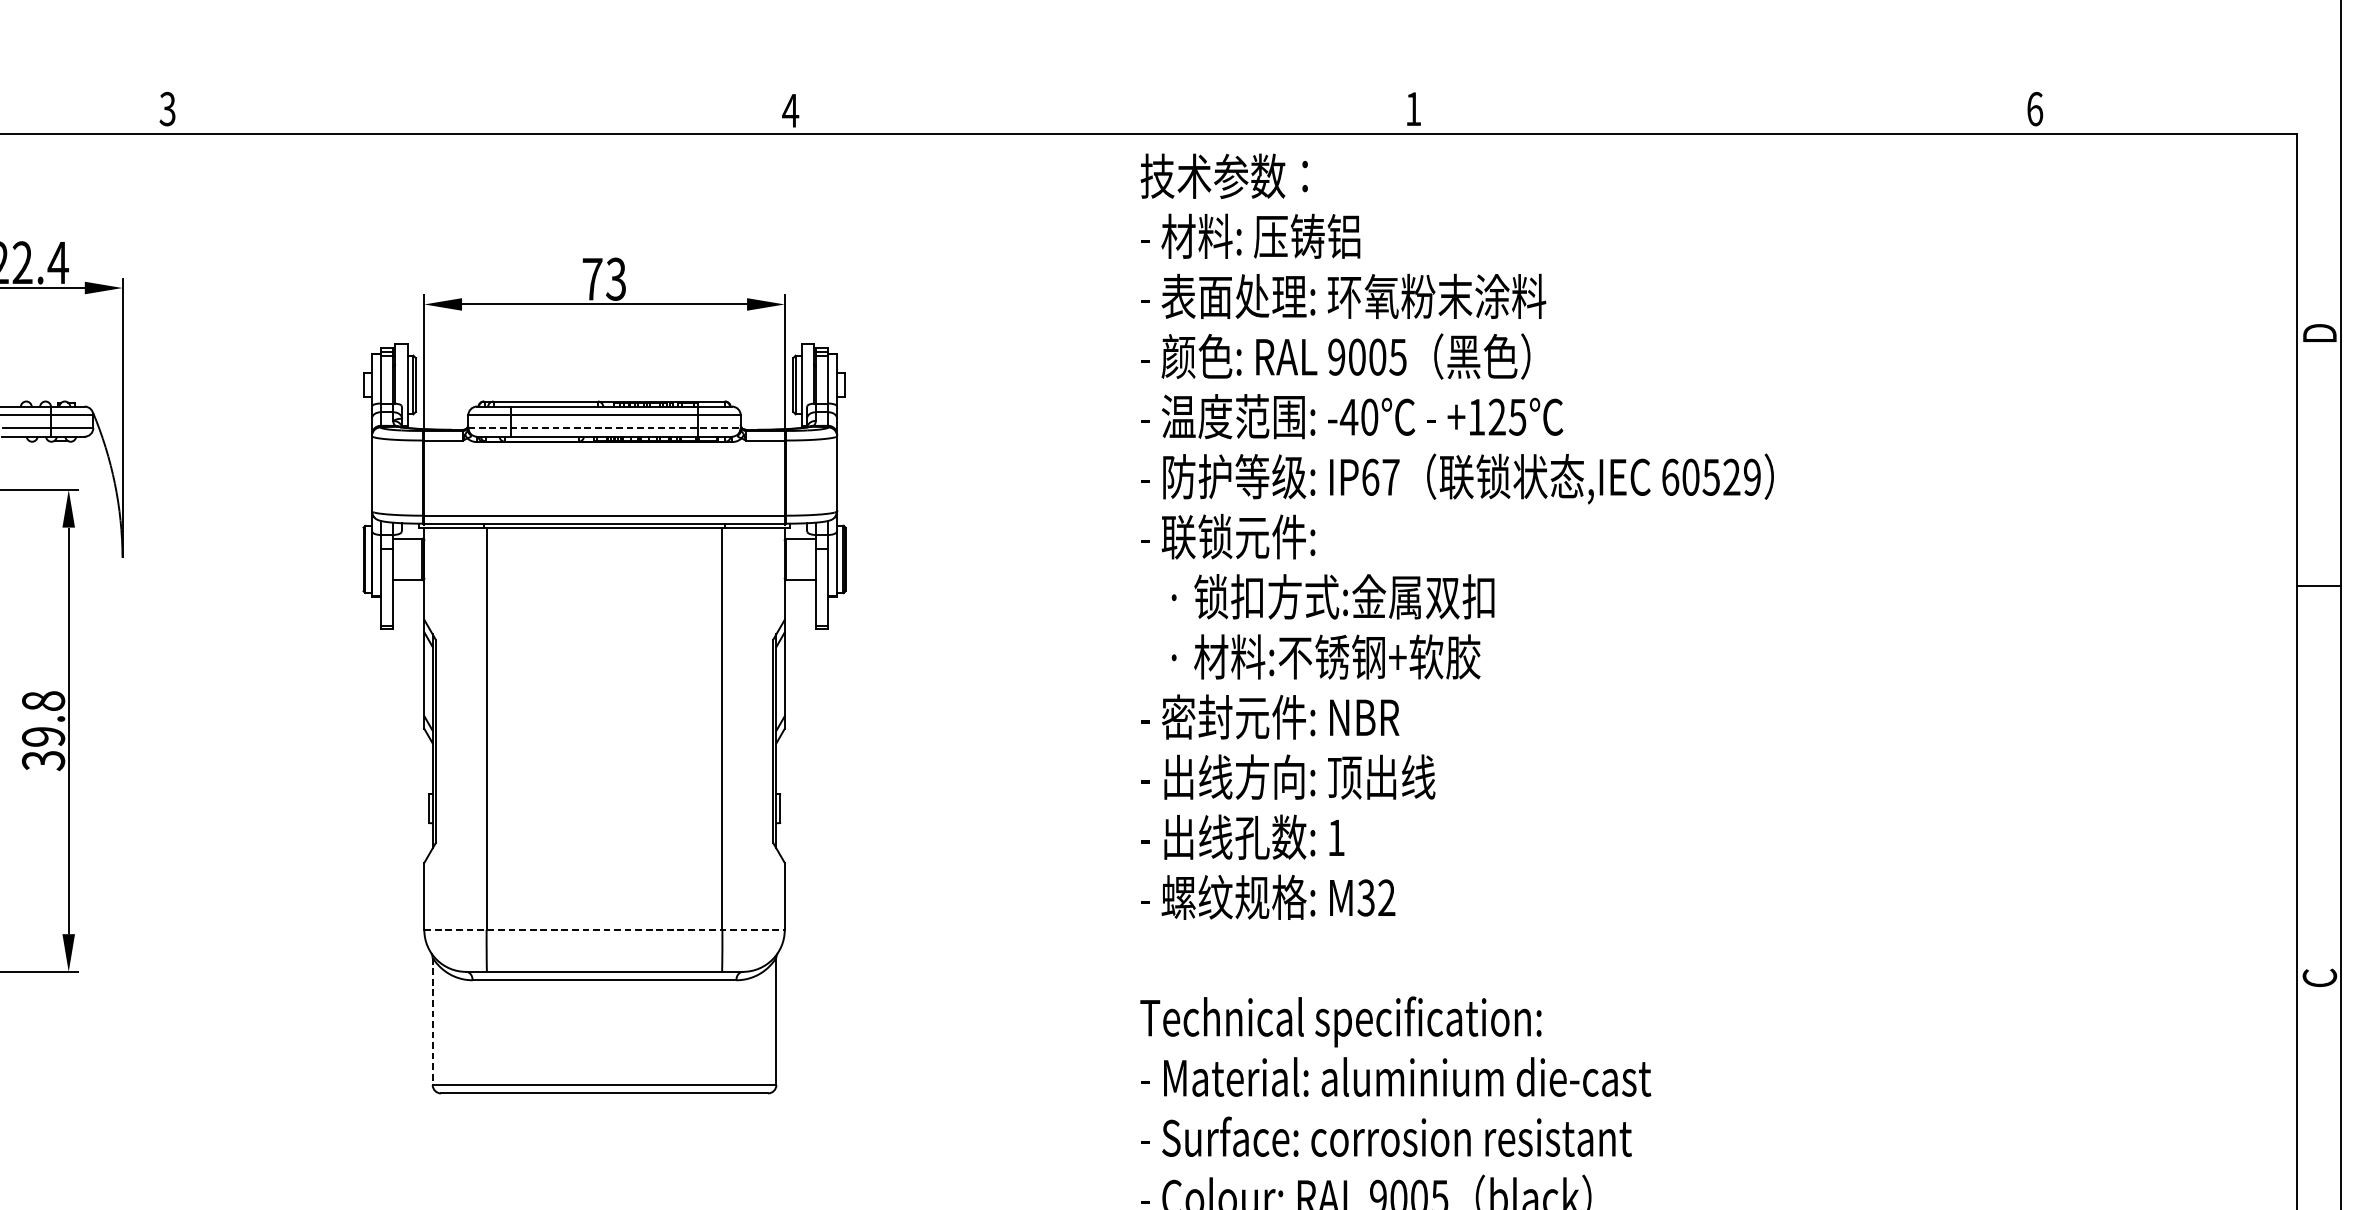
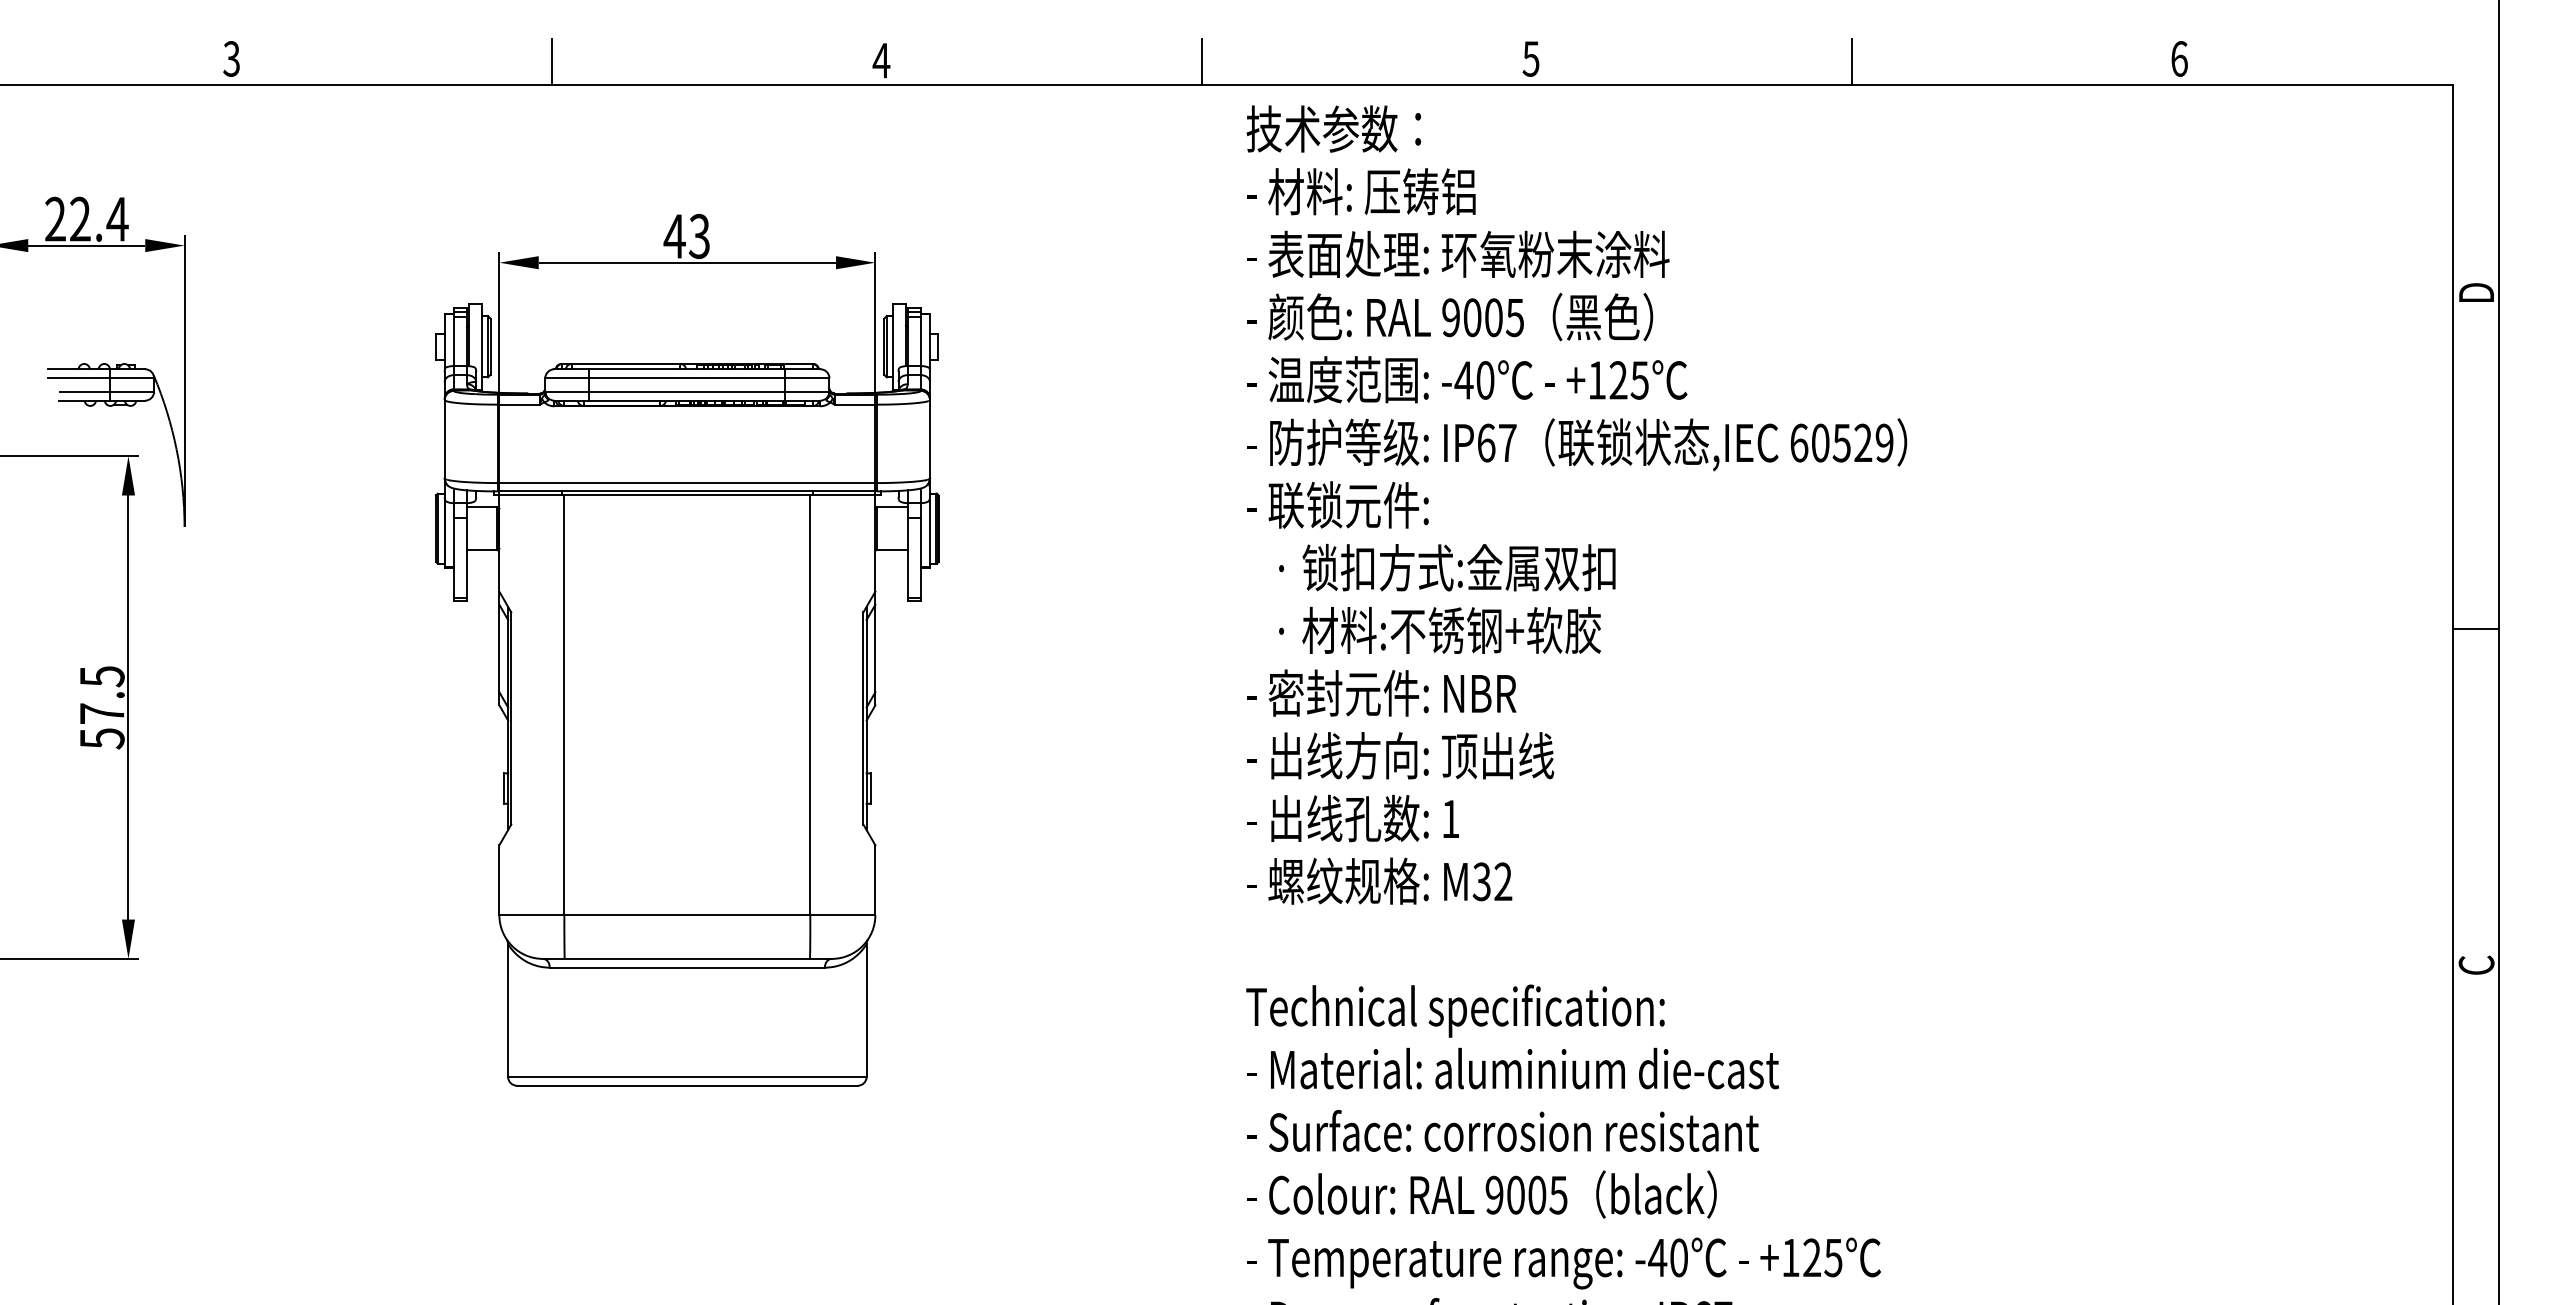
text: (1412, 108) -> (1530, 58), 1 -> 5
line: (475, 112) -> (552, 62), added
line: (1098, 112) -> (1202, 62), added
line: (1720, 112) -> (1851, 62), added
text: (592, 279) -> (674, 236), 73 -> 43
line: (604, 427) -> (687, 391), dashed -> solid
line: (2318, 586) -> (2475, 629), moved
text: (42, 730) -> (101, 707), 39.8 -> 57.5
line: (604, 930) -> (687, 915), dashed -> solid
line: (433, 1022) -> (508, 1011), dashed -> solid

